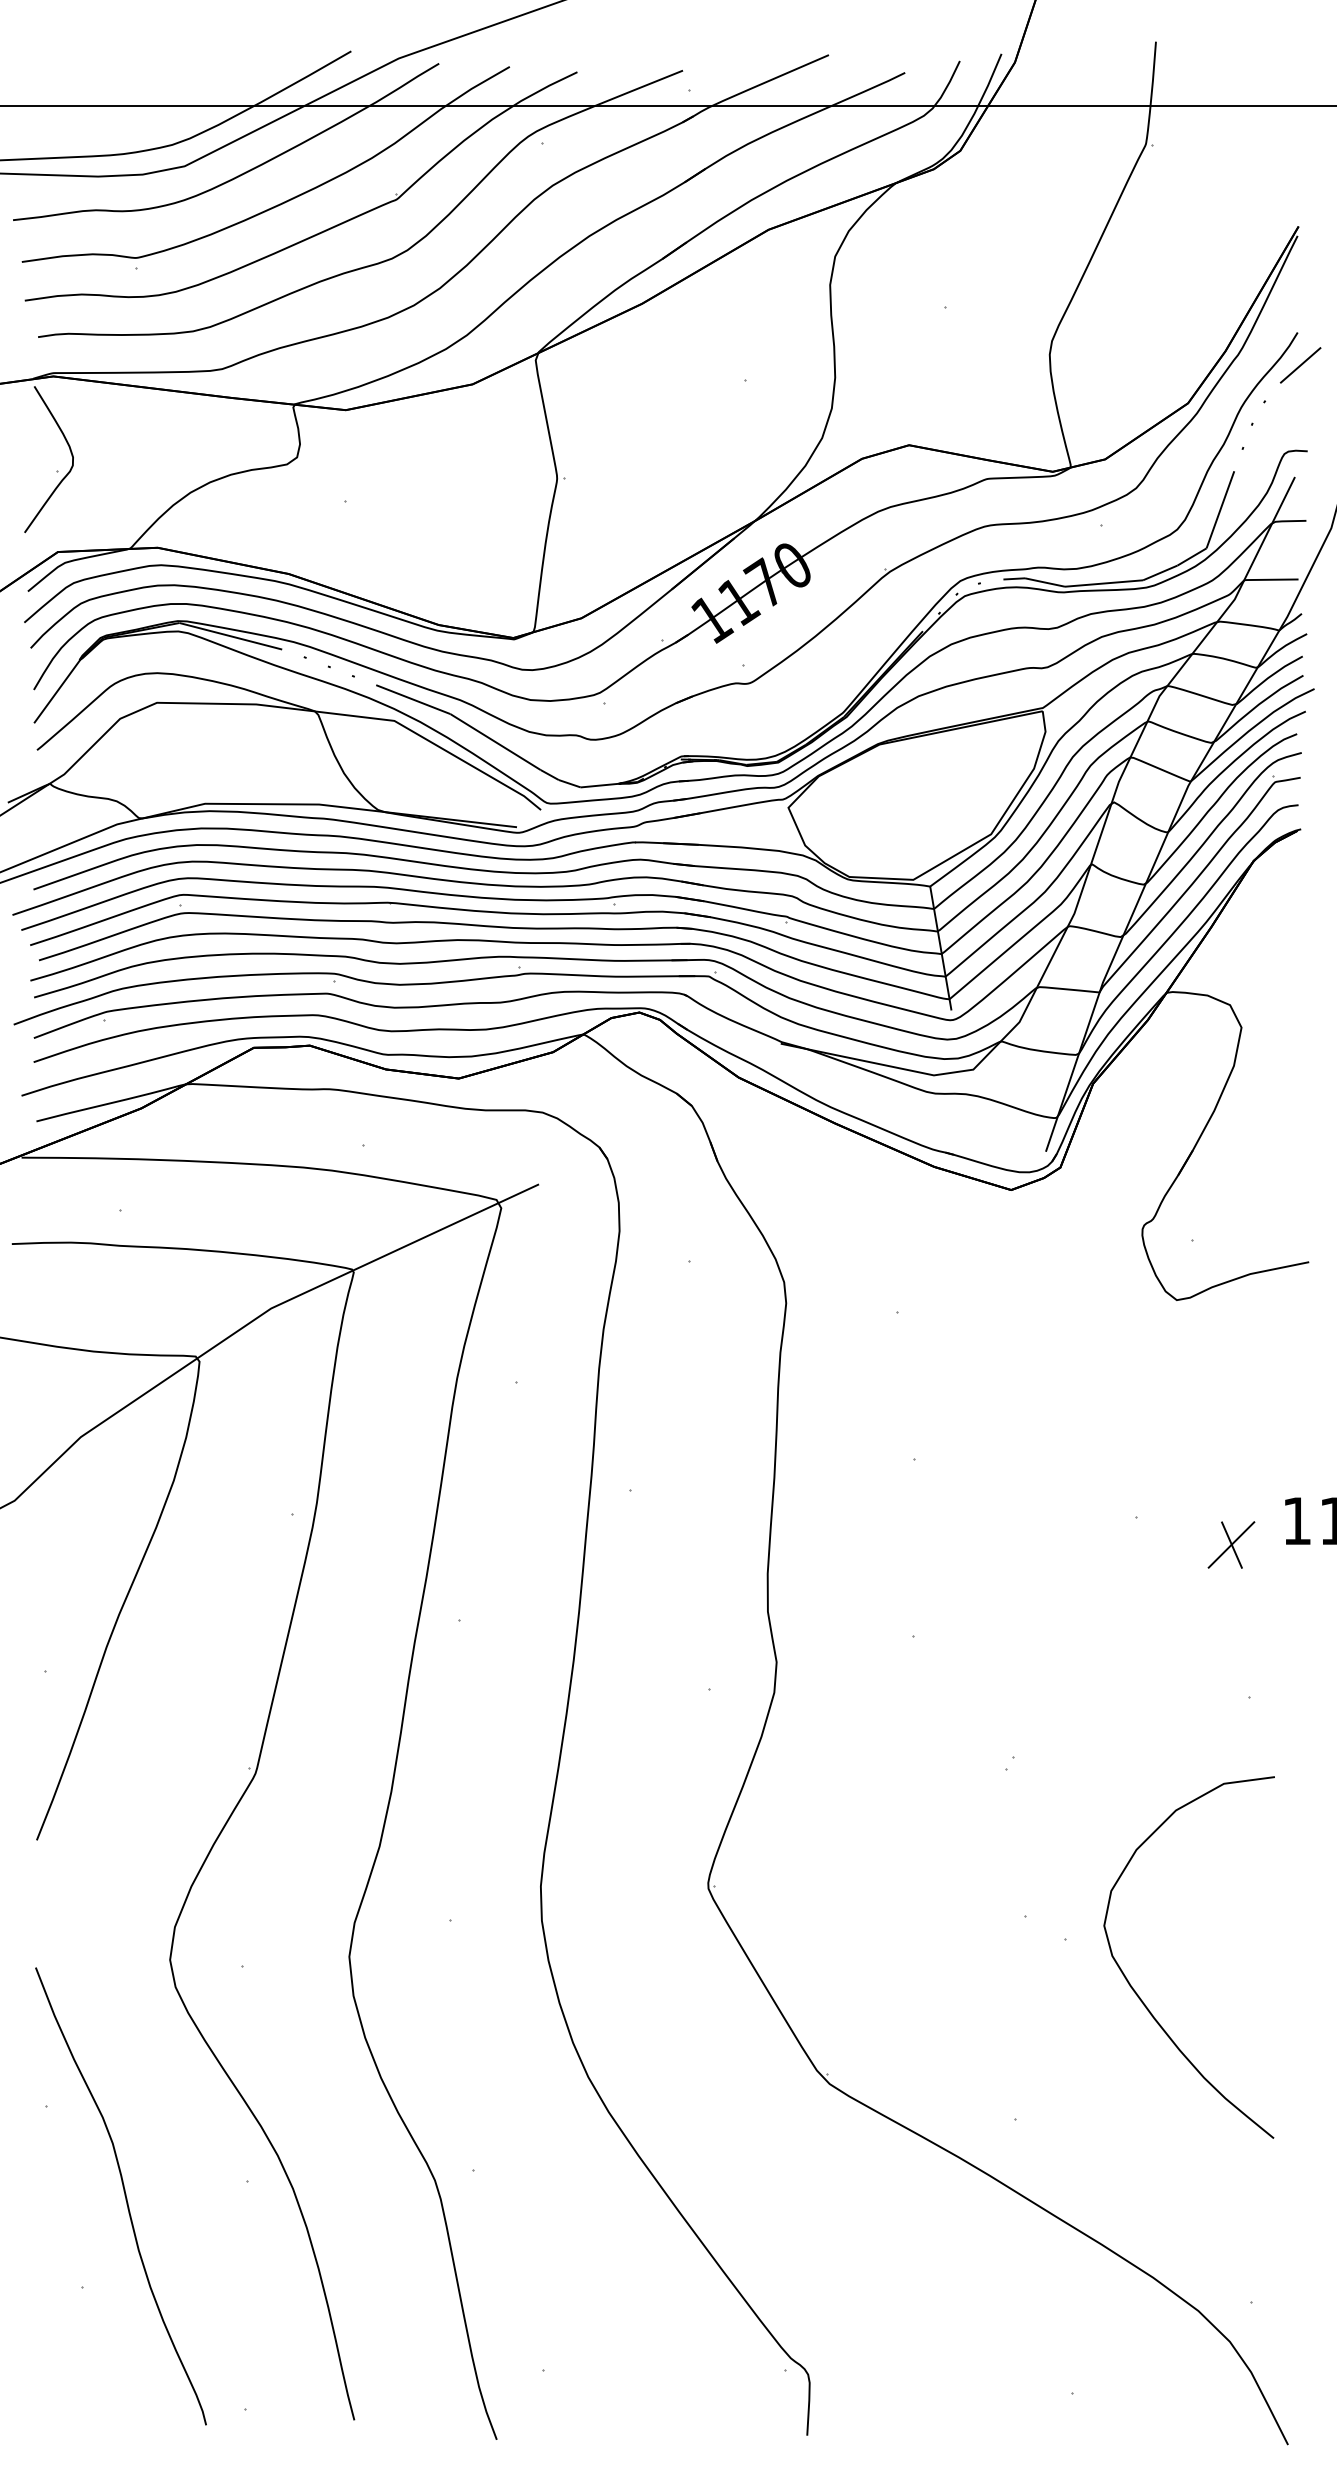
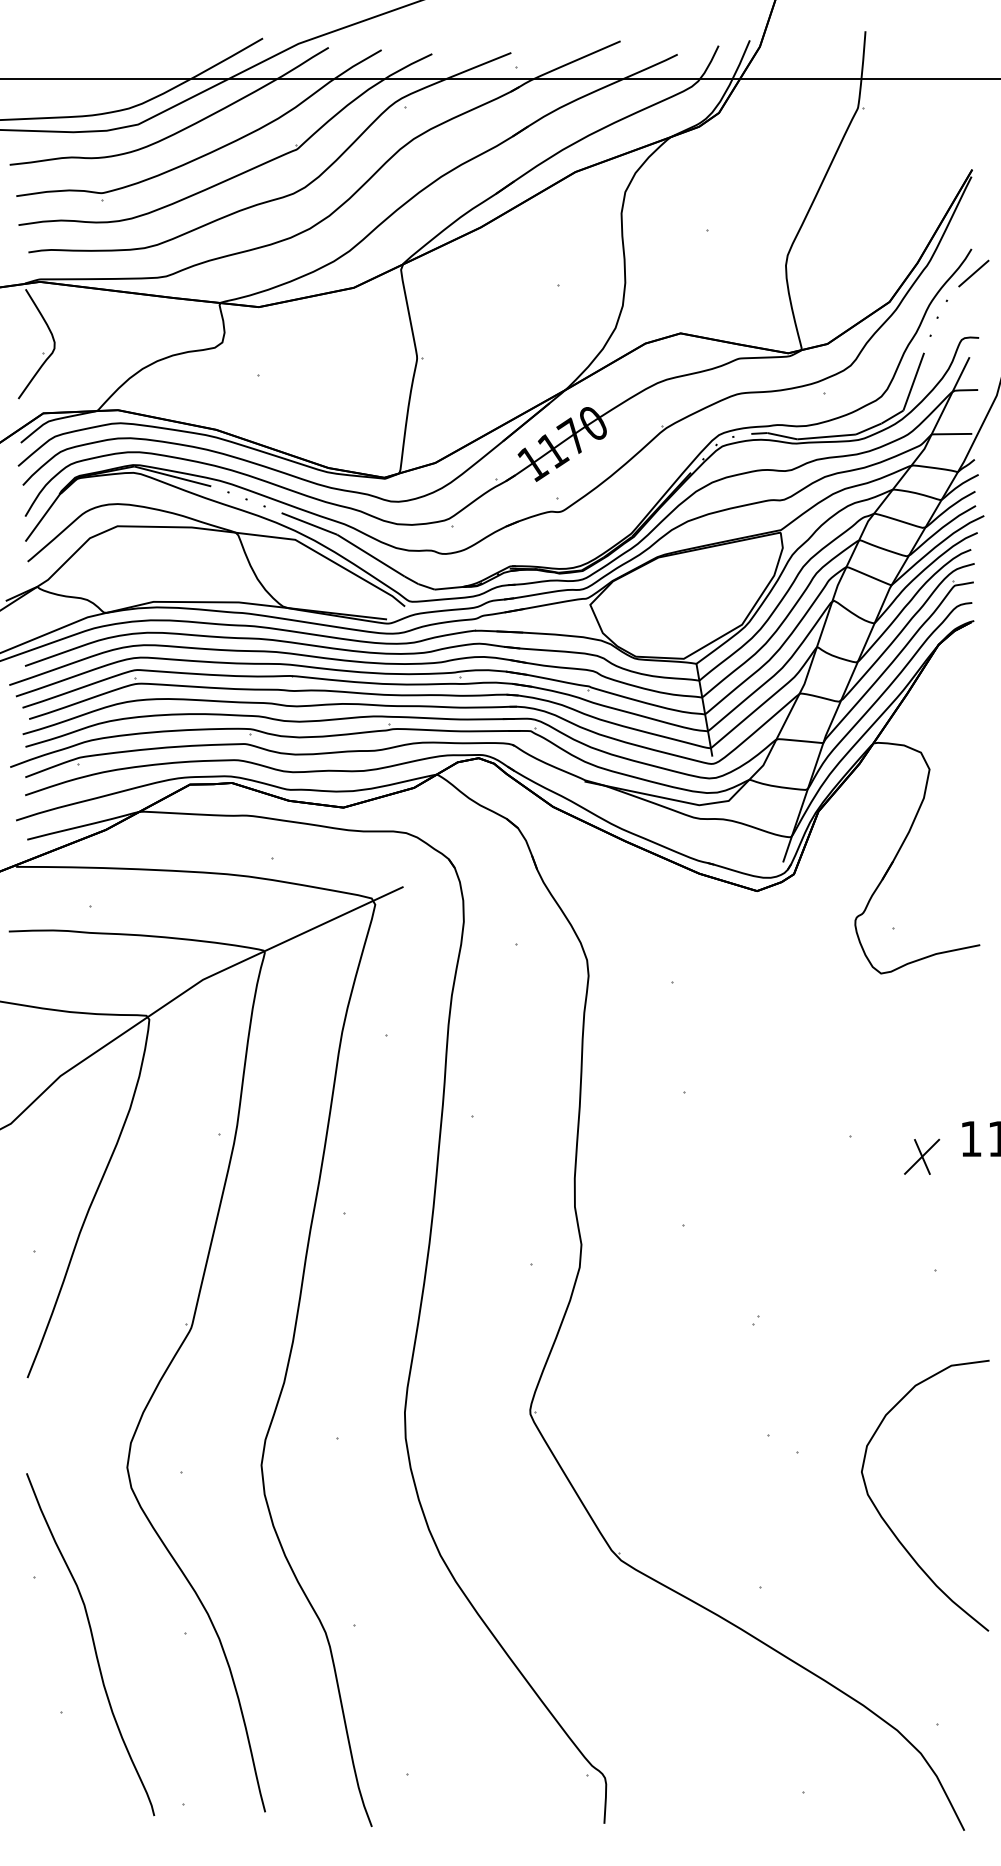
curve: (1139, 1995) -> (888, 1524), moved

